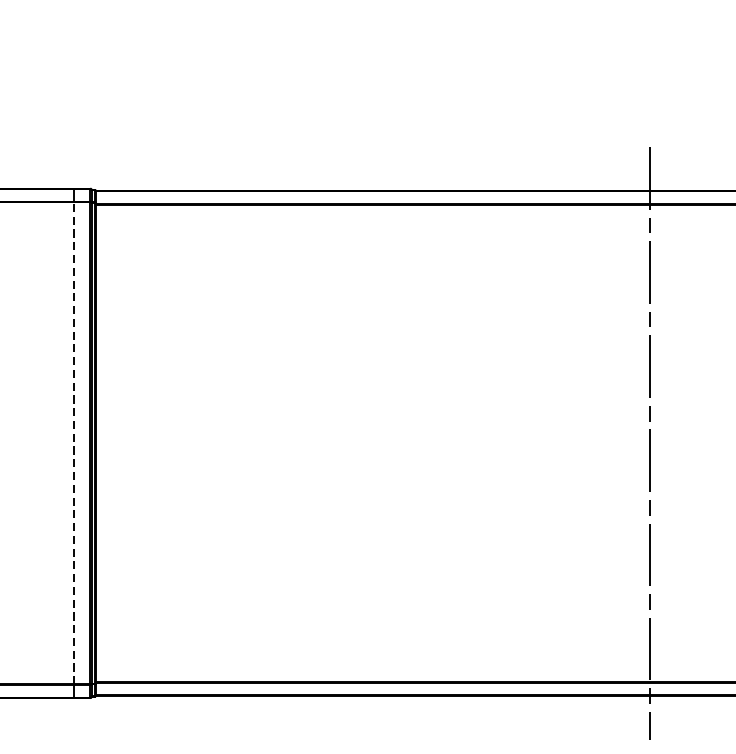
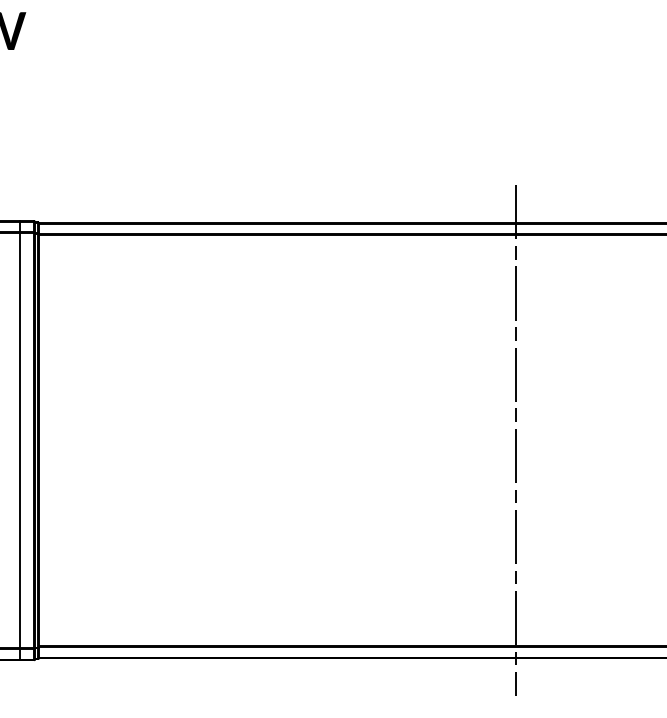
line: (73, 443) -> (19, 440), dashed -> solid

